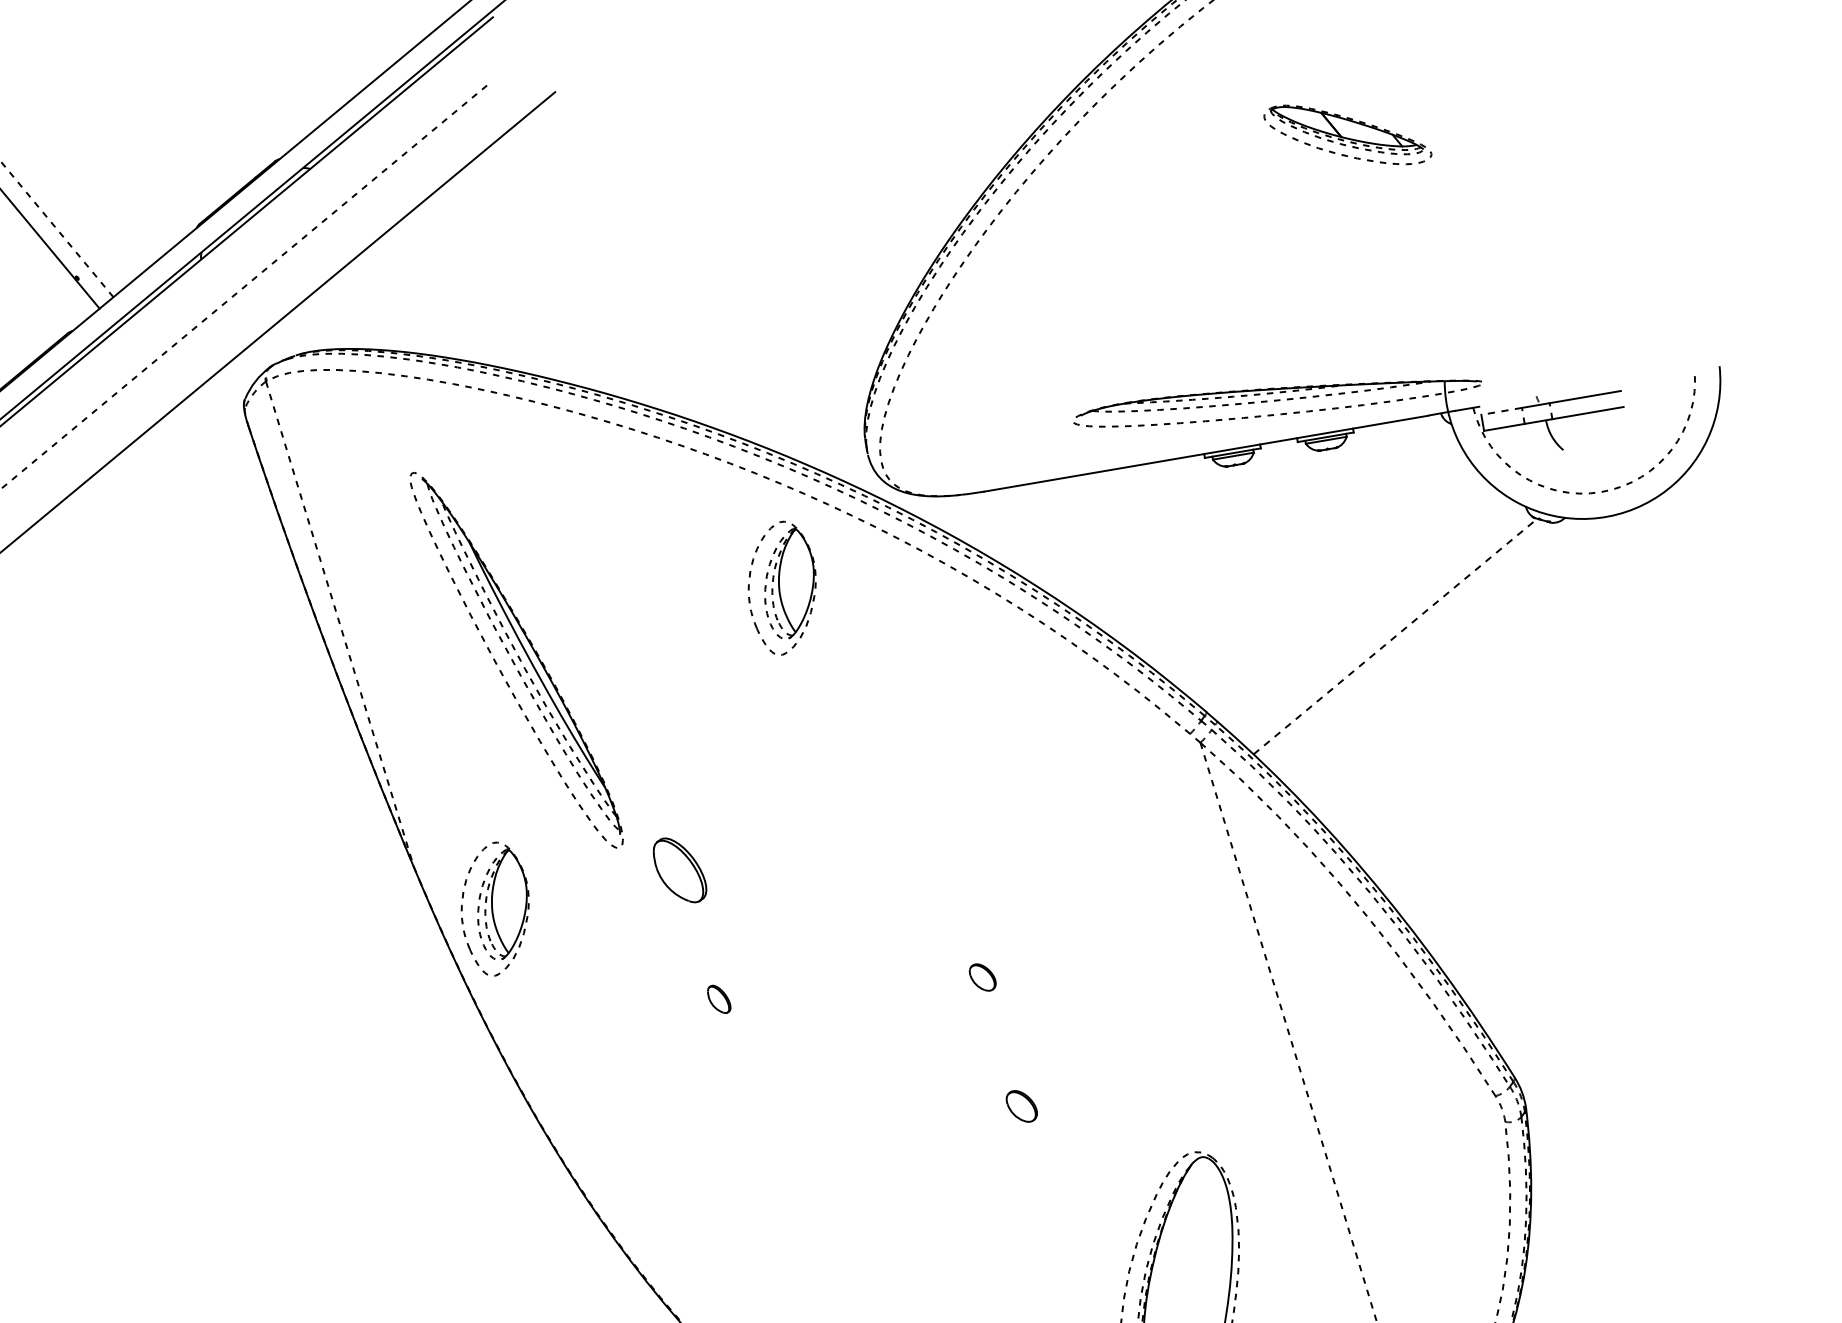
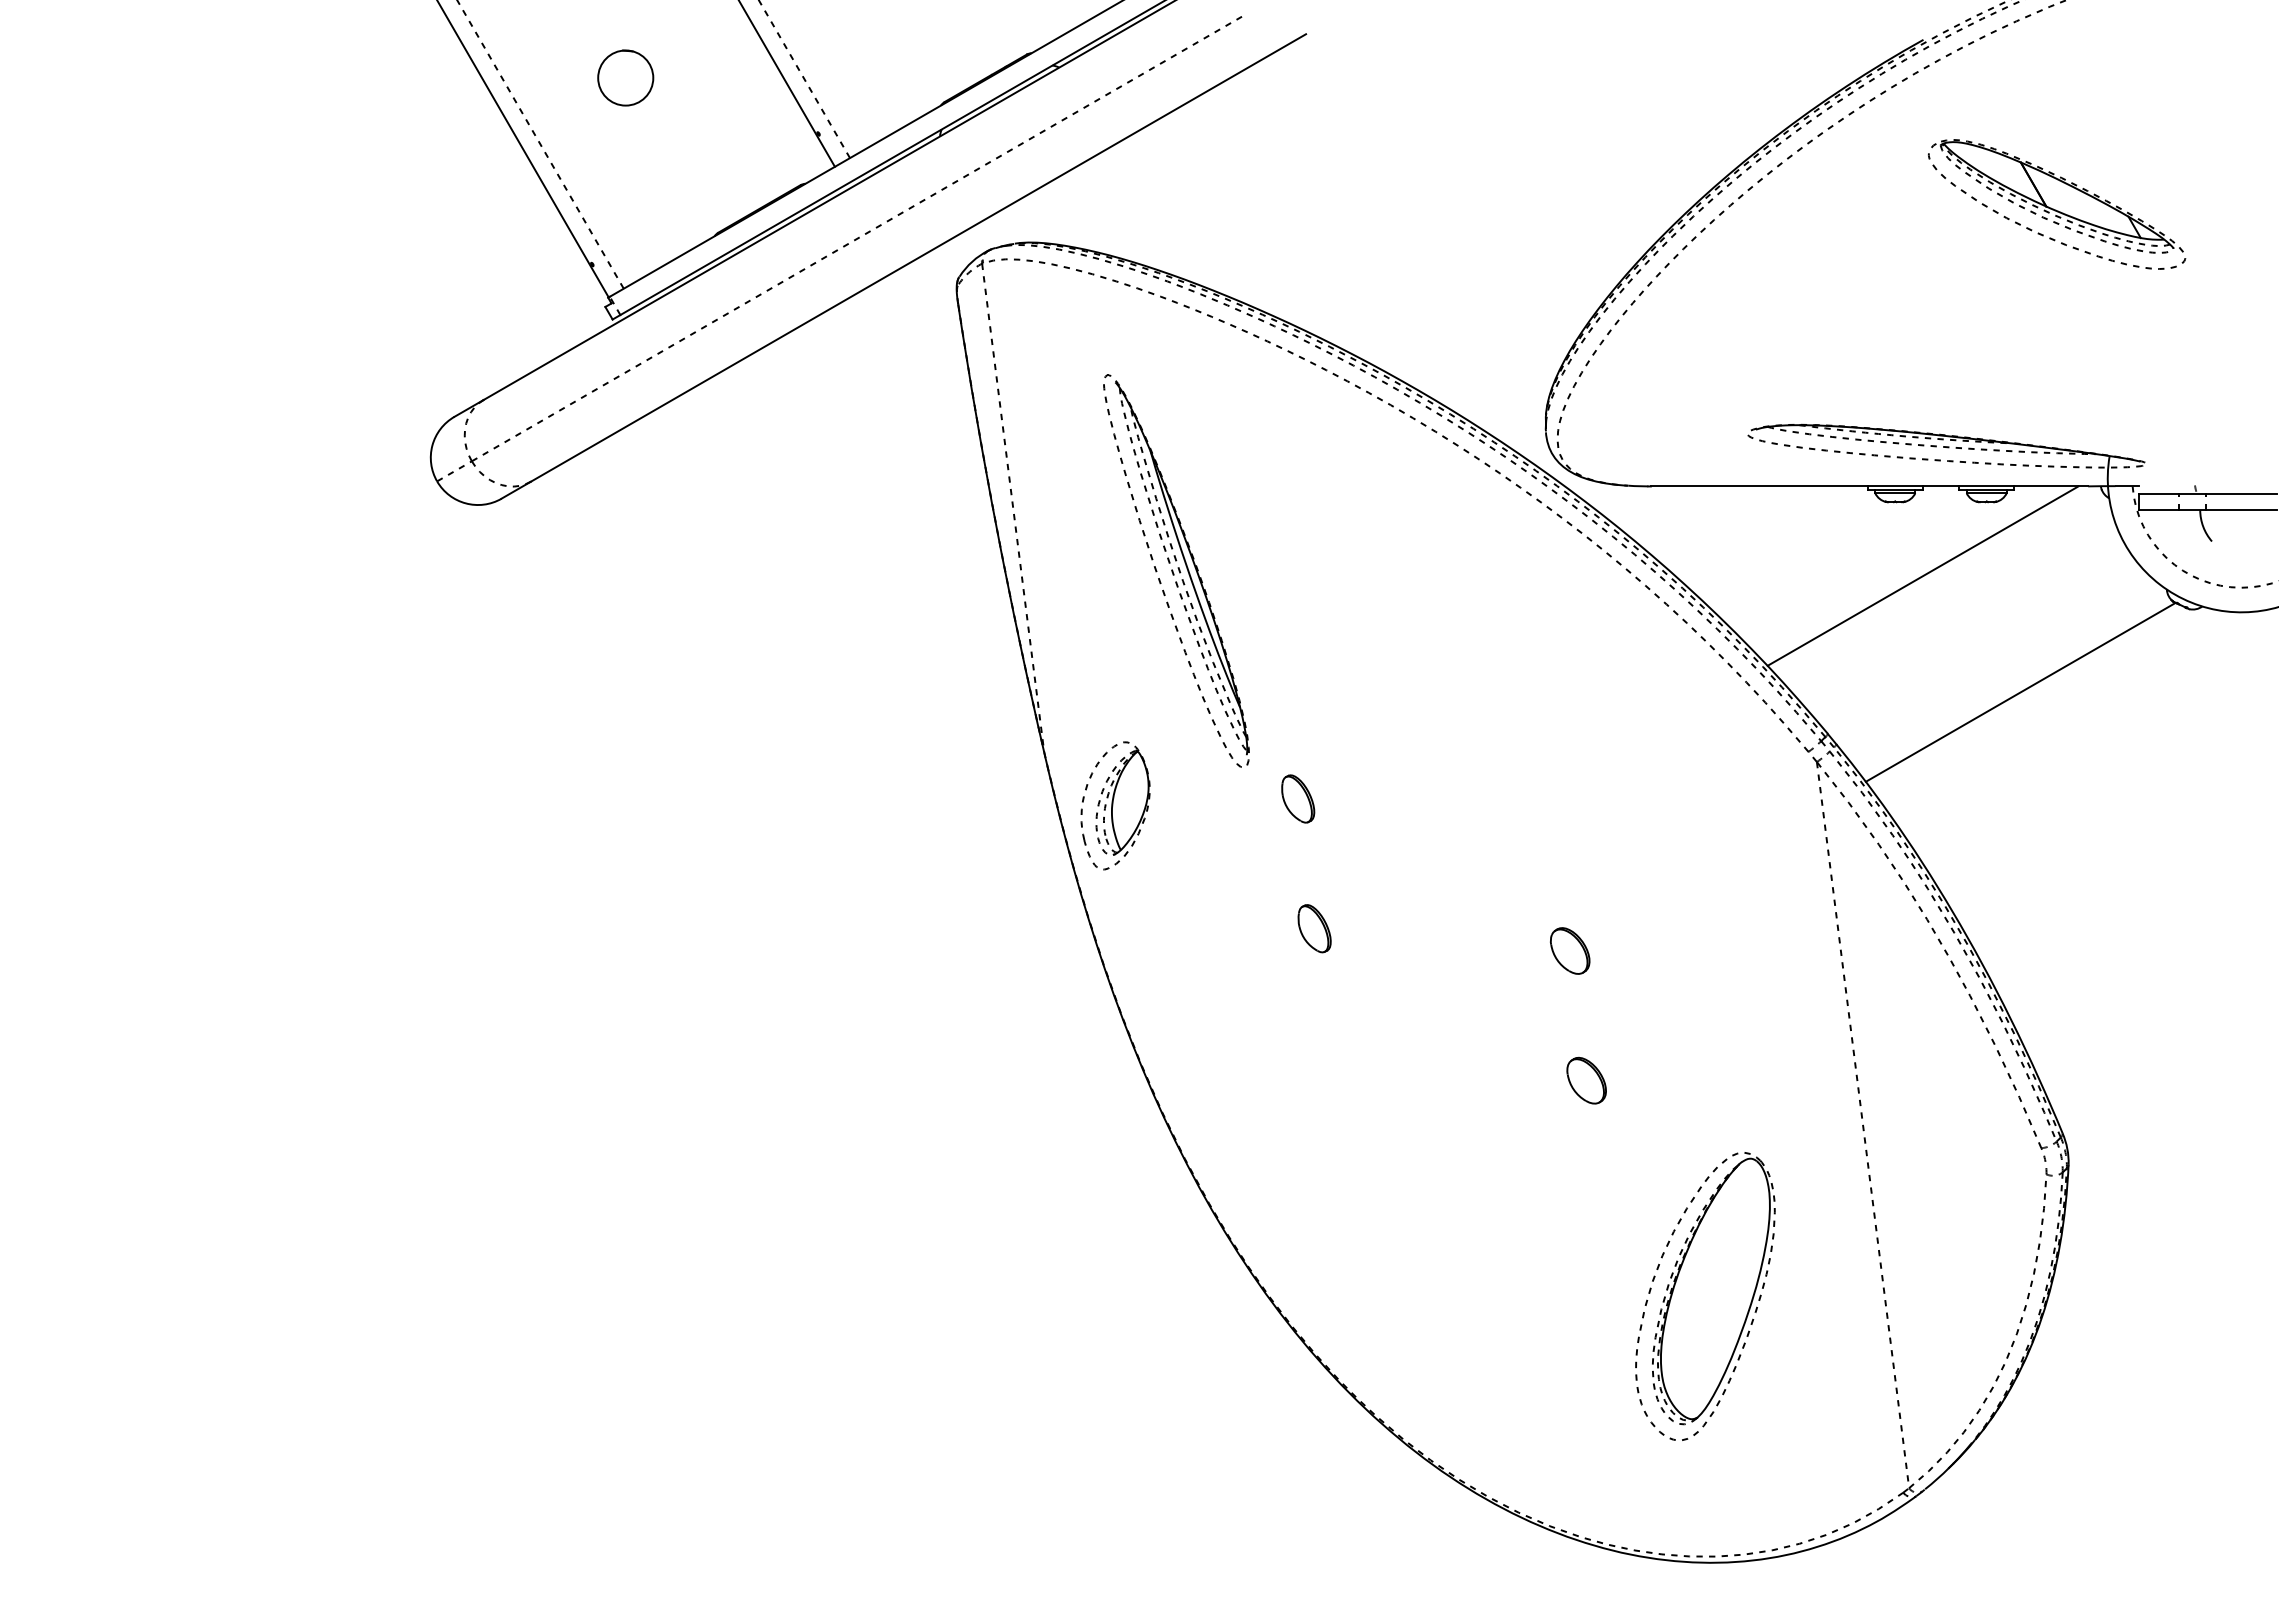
part: (1348, 134) -> (2057, 204), size x1.67
line: (1501, 411) -> (2159, 494), dashed -> solid
line: (1275, 534) -> (1922, 575), added
part: (782, 587) -> (1442, 545), removed
line: (1395, 636) -> (2020, 692), dashed -> solid
part: (680, 869) -> (1298, 798), size x0.71
part: (982, 977) -> (1570, 950), size x1.67
part: (719, 999) -> (1314, 928), size x1.67
part: (1021, 1106) -> (1586, 1080), size x1.43

